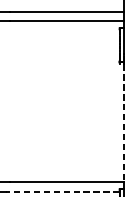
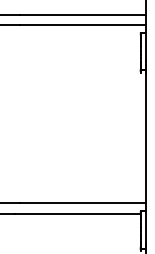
line: (124, 123) -> (146, 138), dashed -> solid
line: (62, 192) -> (77, 214), dashed -> solid

